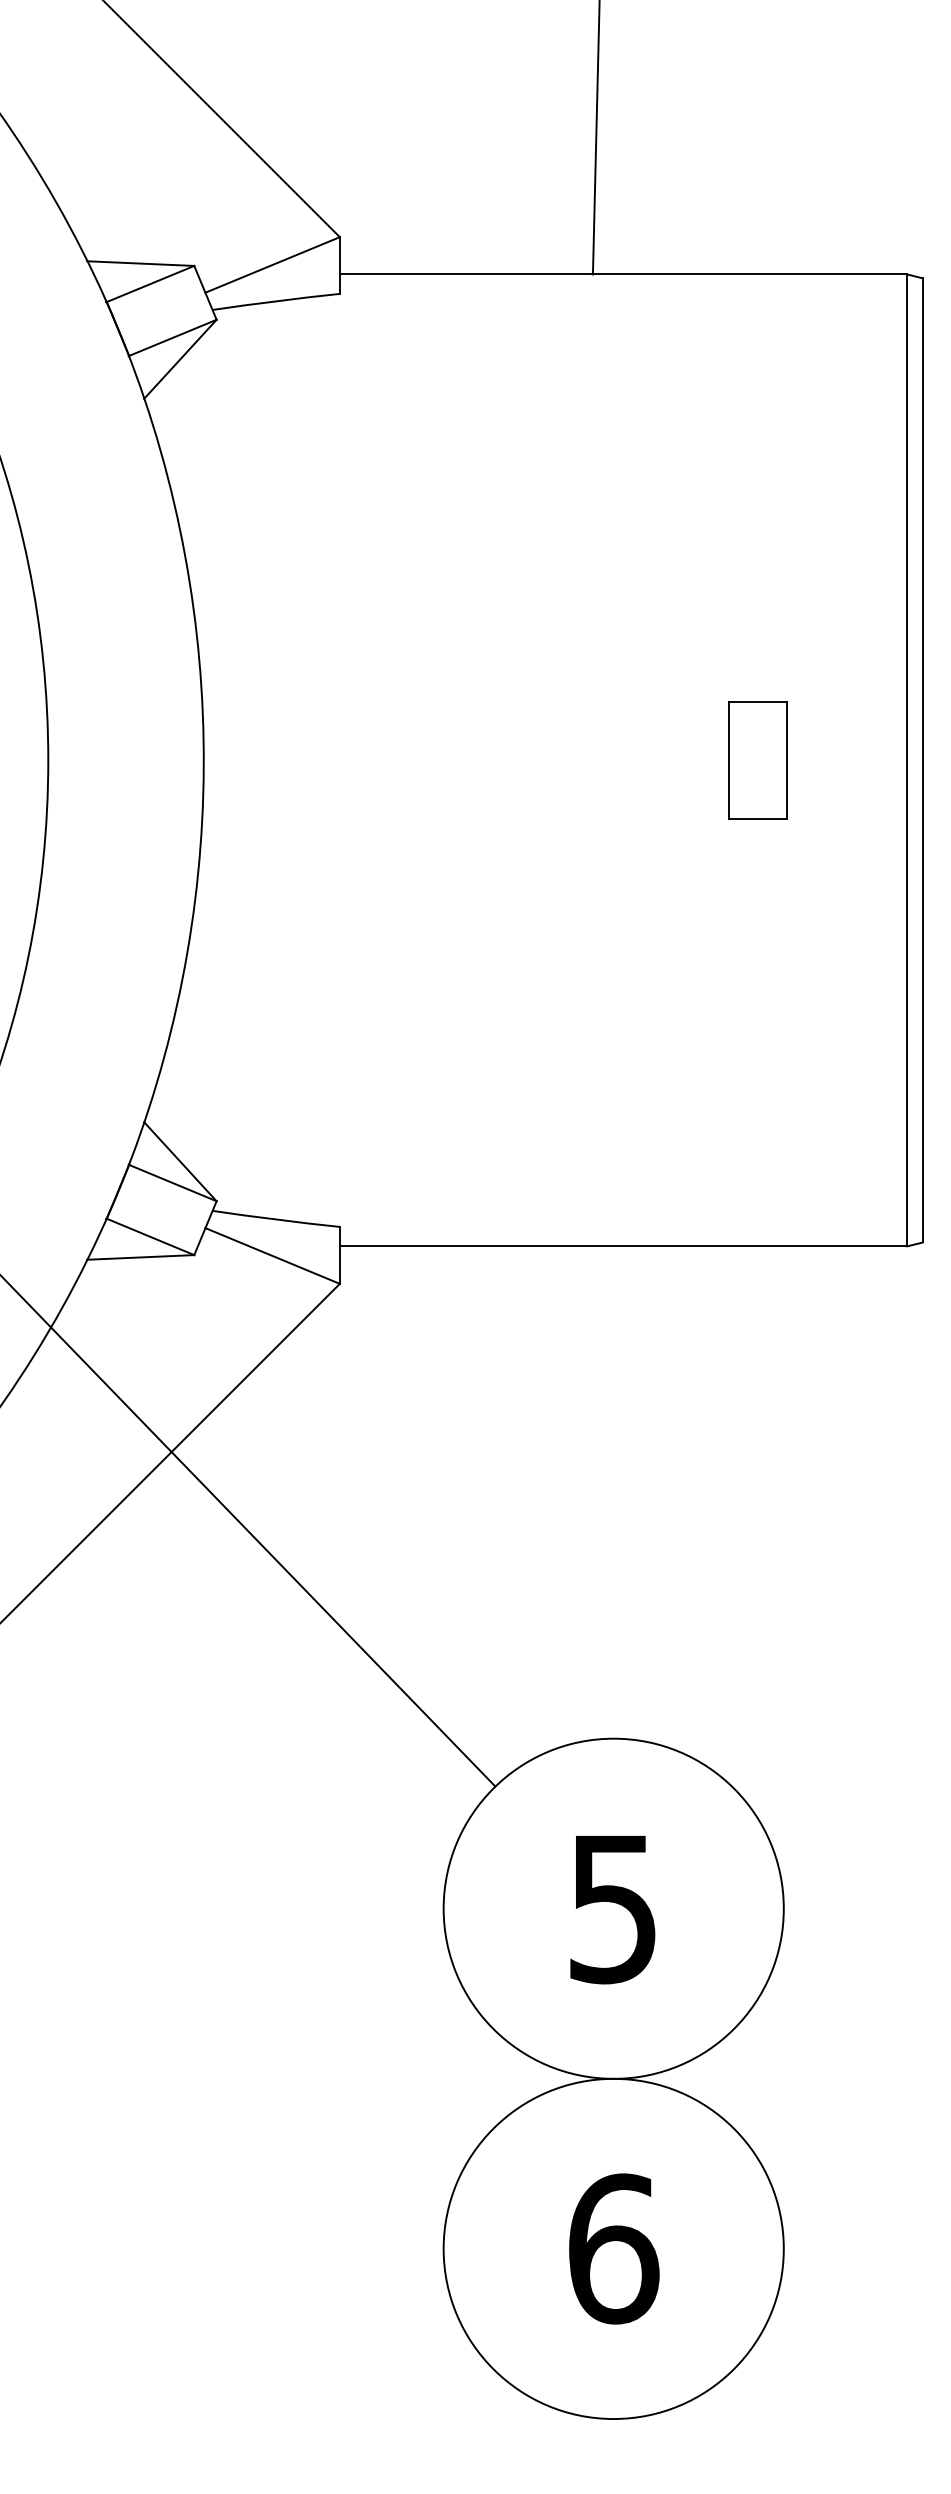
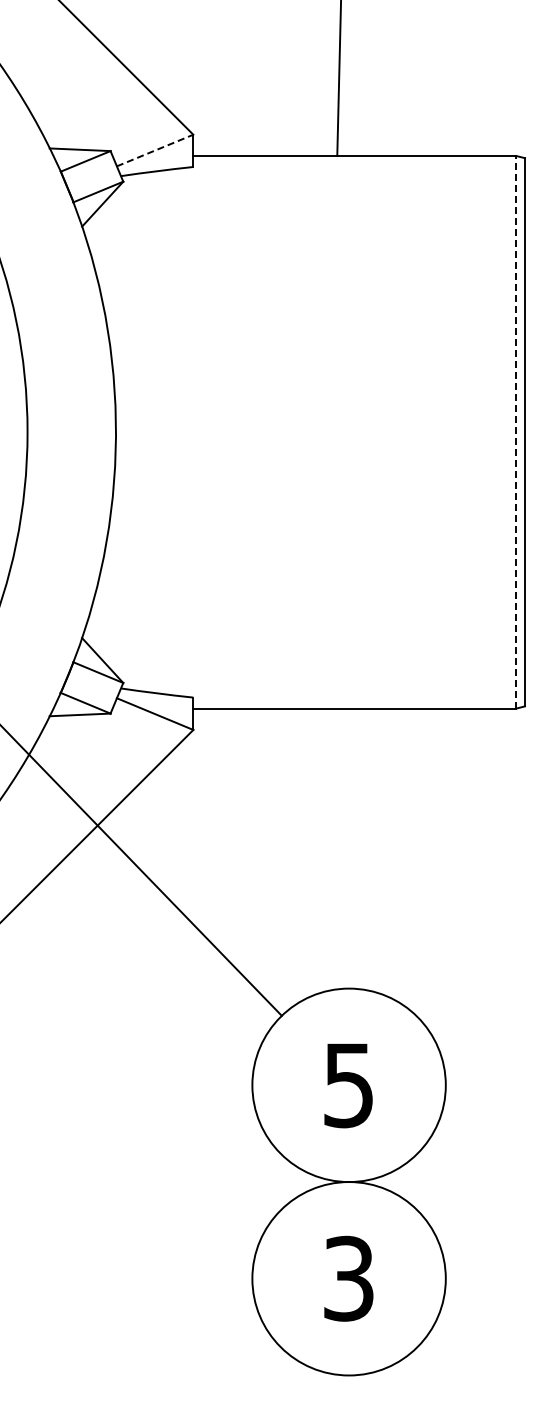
line: (273, 264) -> (155, 150), solid -> dashed
part: (756, 759) -> (430, 431), removed
line: (908, 759) -> (516, 431), solid -> dashed
text: (614, 2248) -> (349, 1278), 6 -> 3

